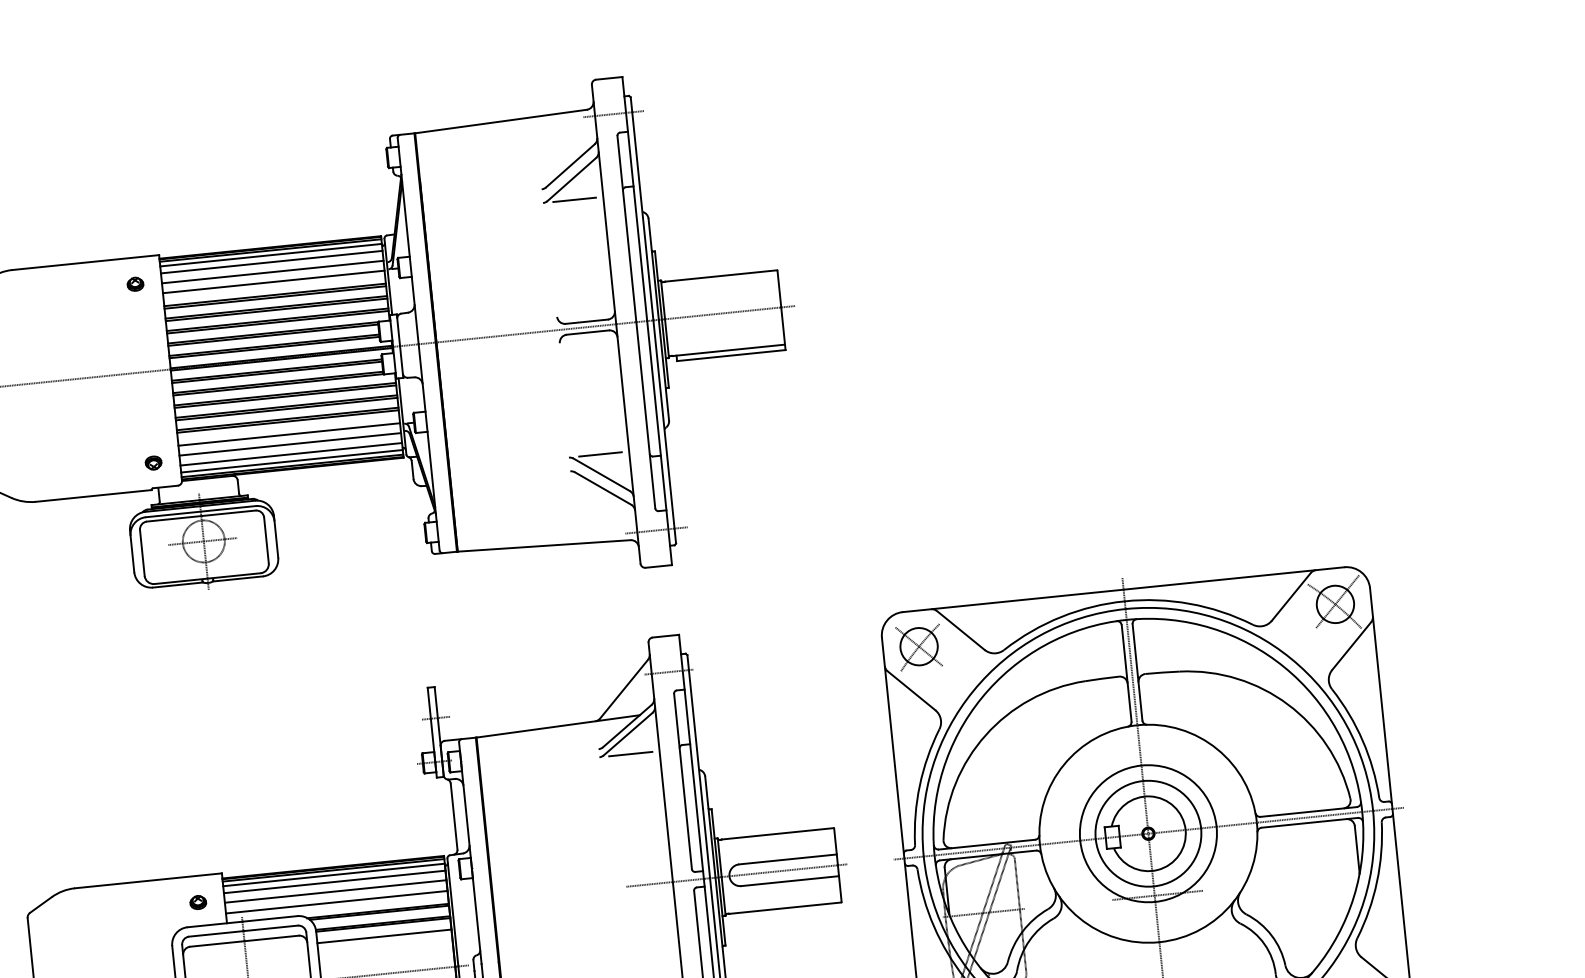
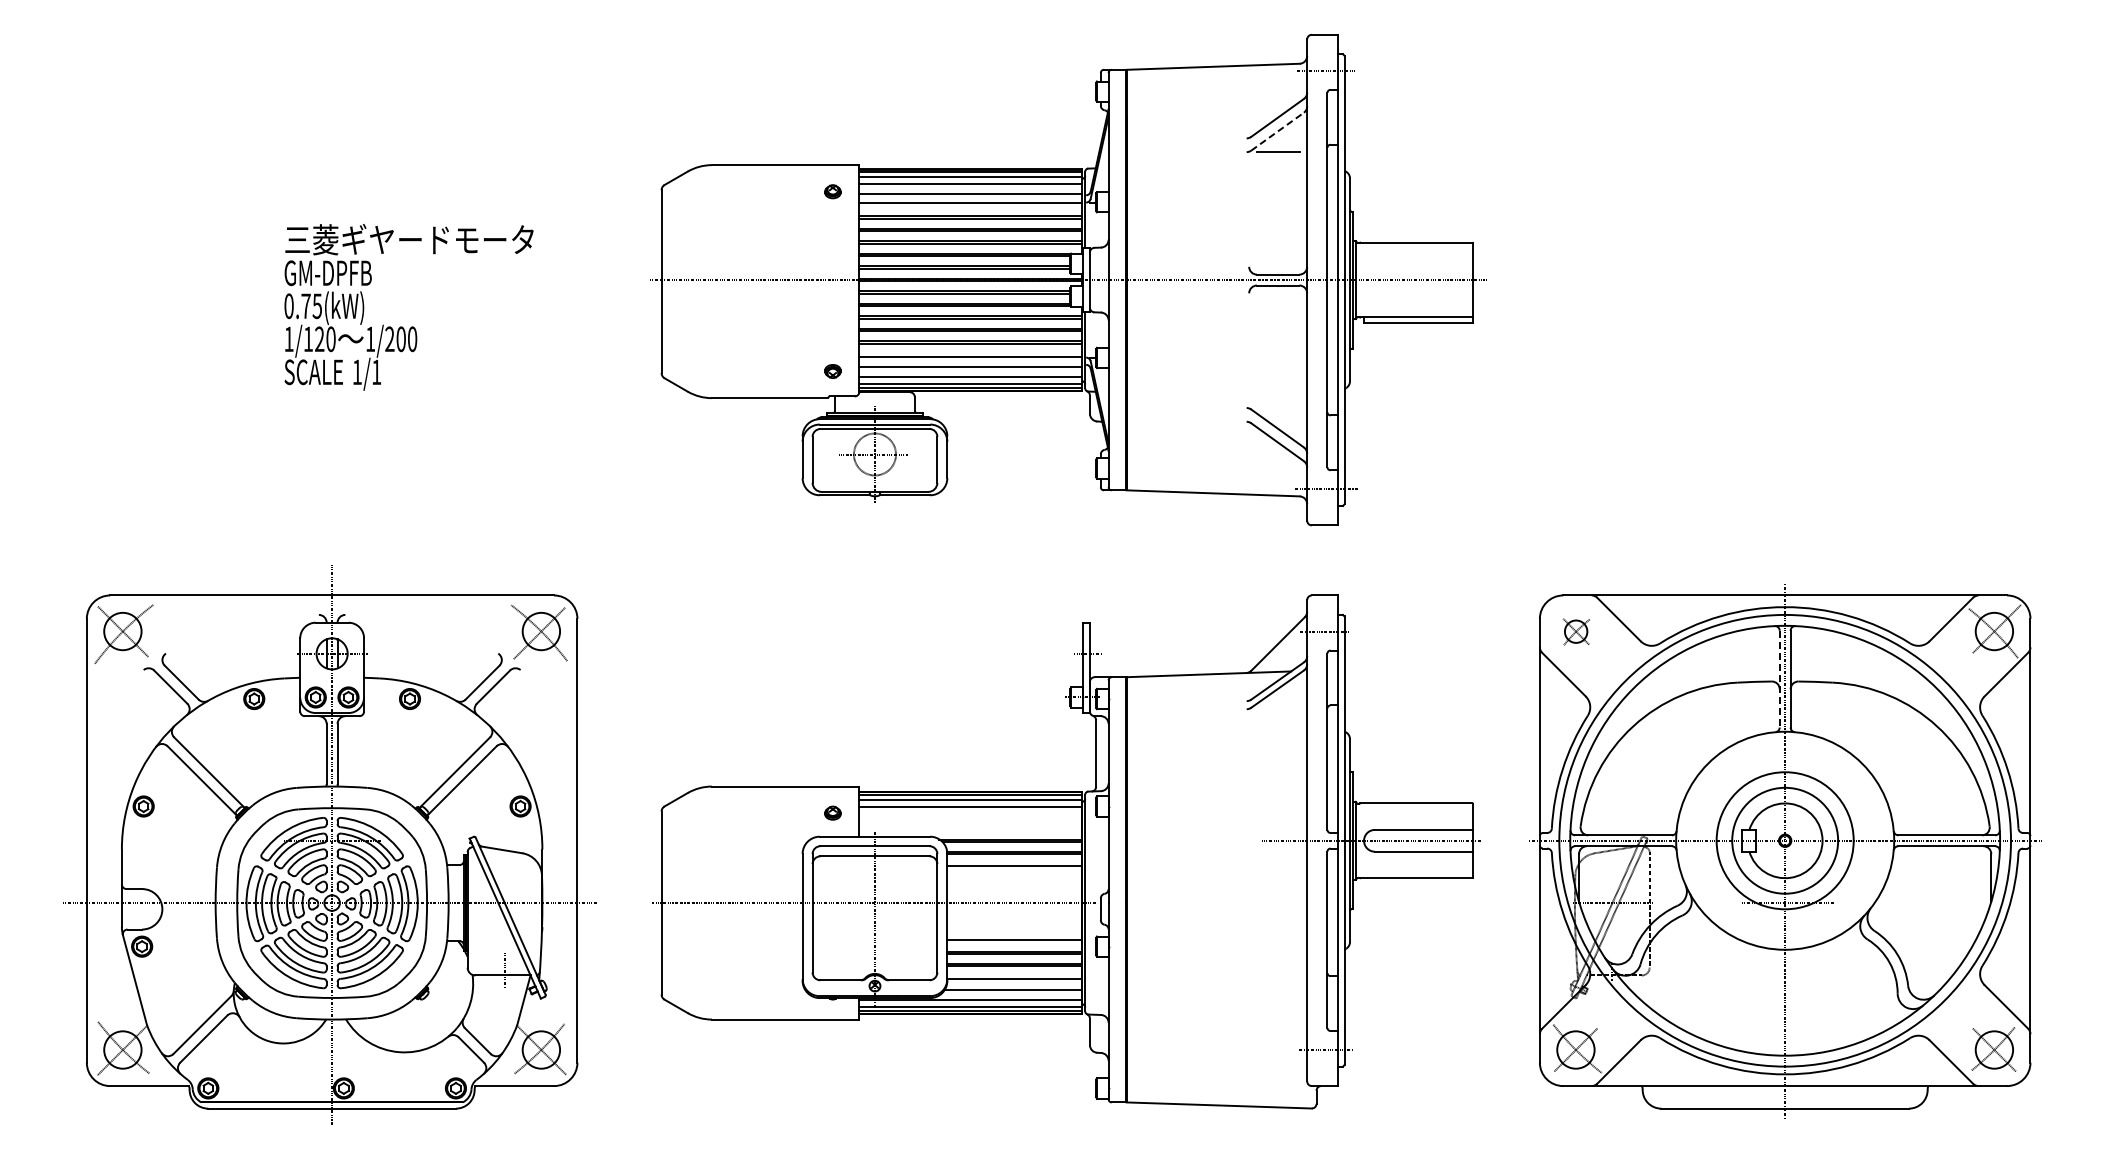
line: (571, 179) -> (1277, 131), solid -> dashed
line: (600, 454) -> (1278, 408), removed
part: (919, 646) -> (1576, 631), size x0.6
line: (1126, 673) -> (1779, 679), solid -> dashed
line: (630, 754) -> (1277, 709), removed
line: (335, 891) -> (970, 816), removed
line: (336, 901) -> (970, 826), removed

